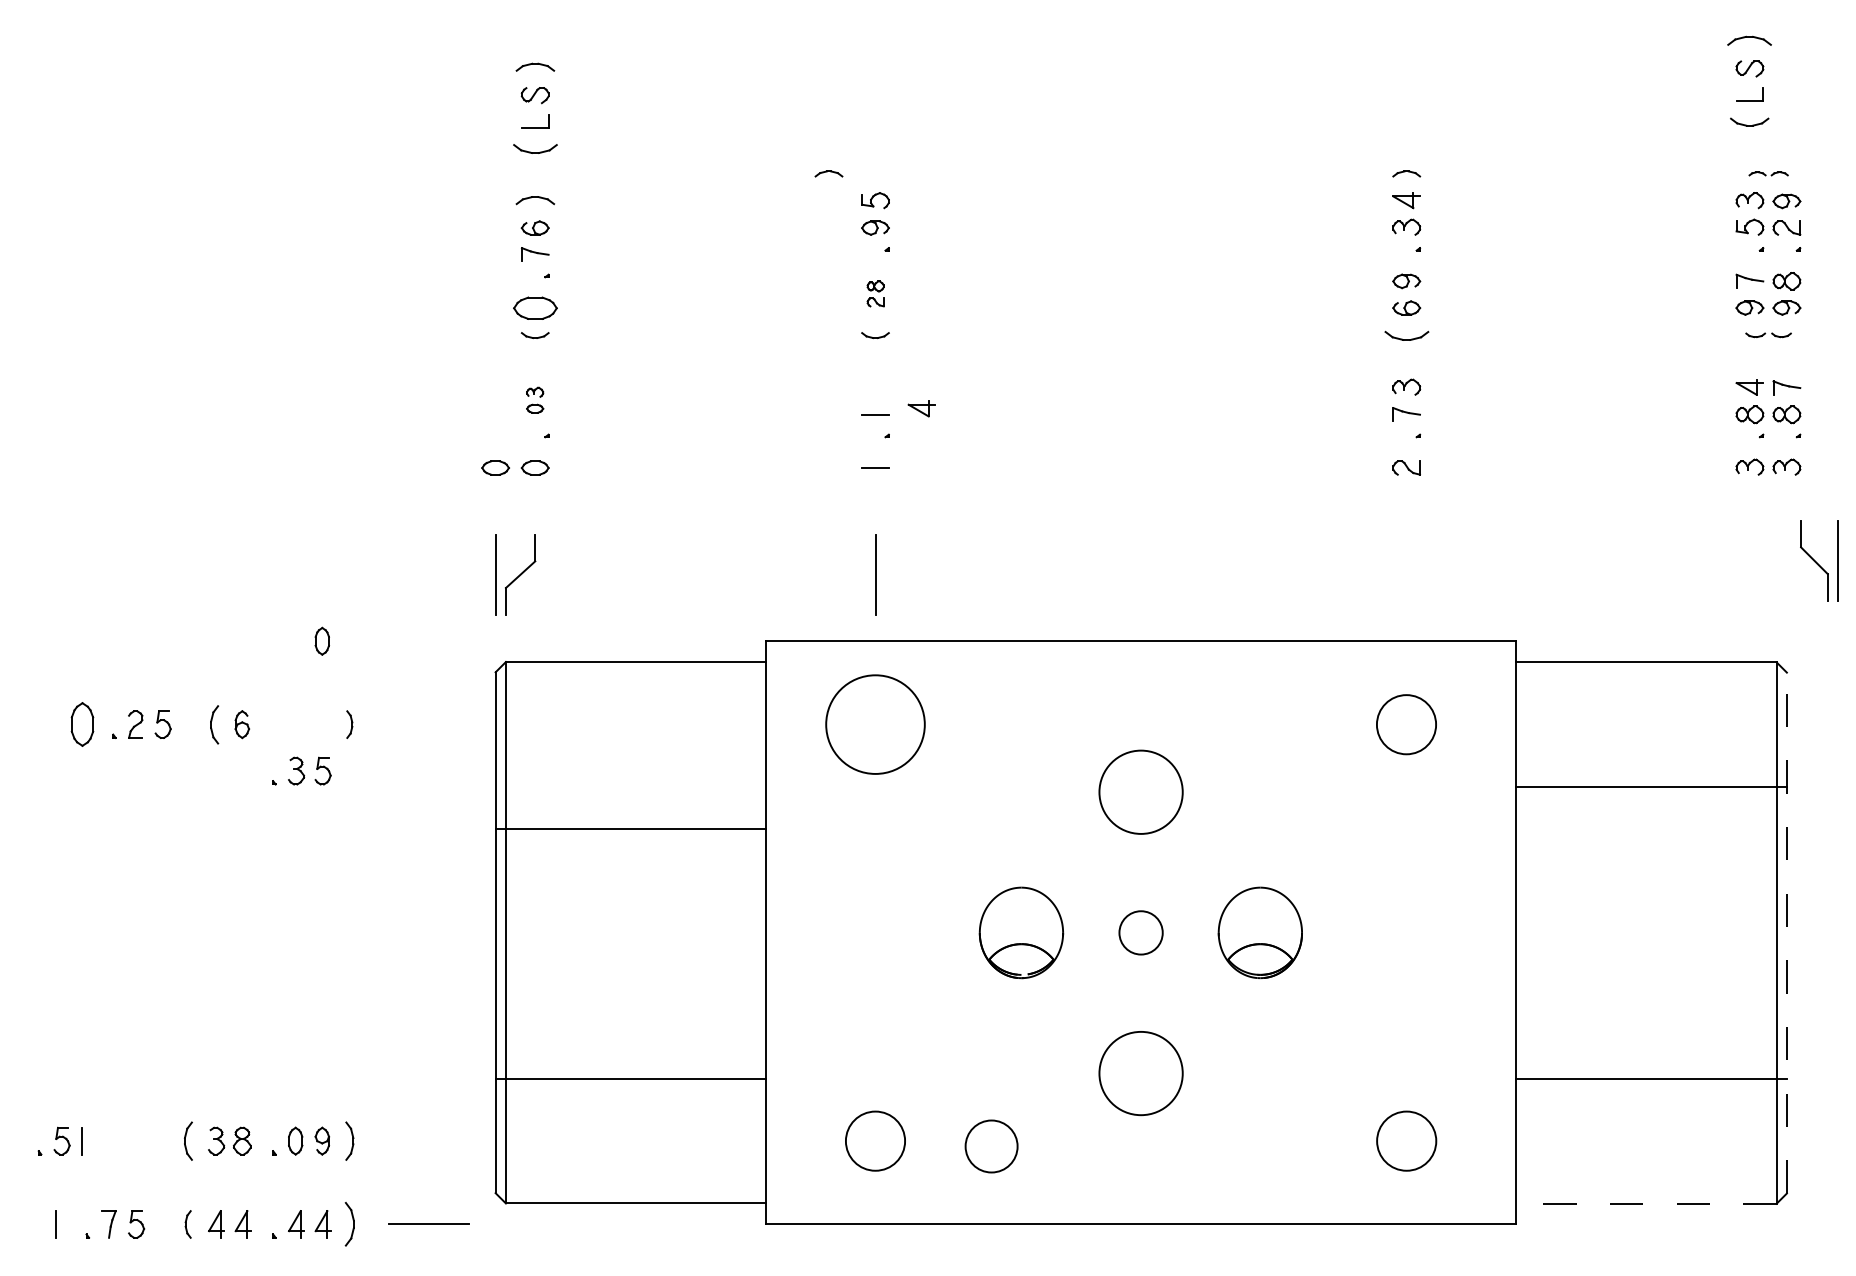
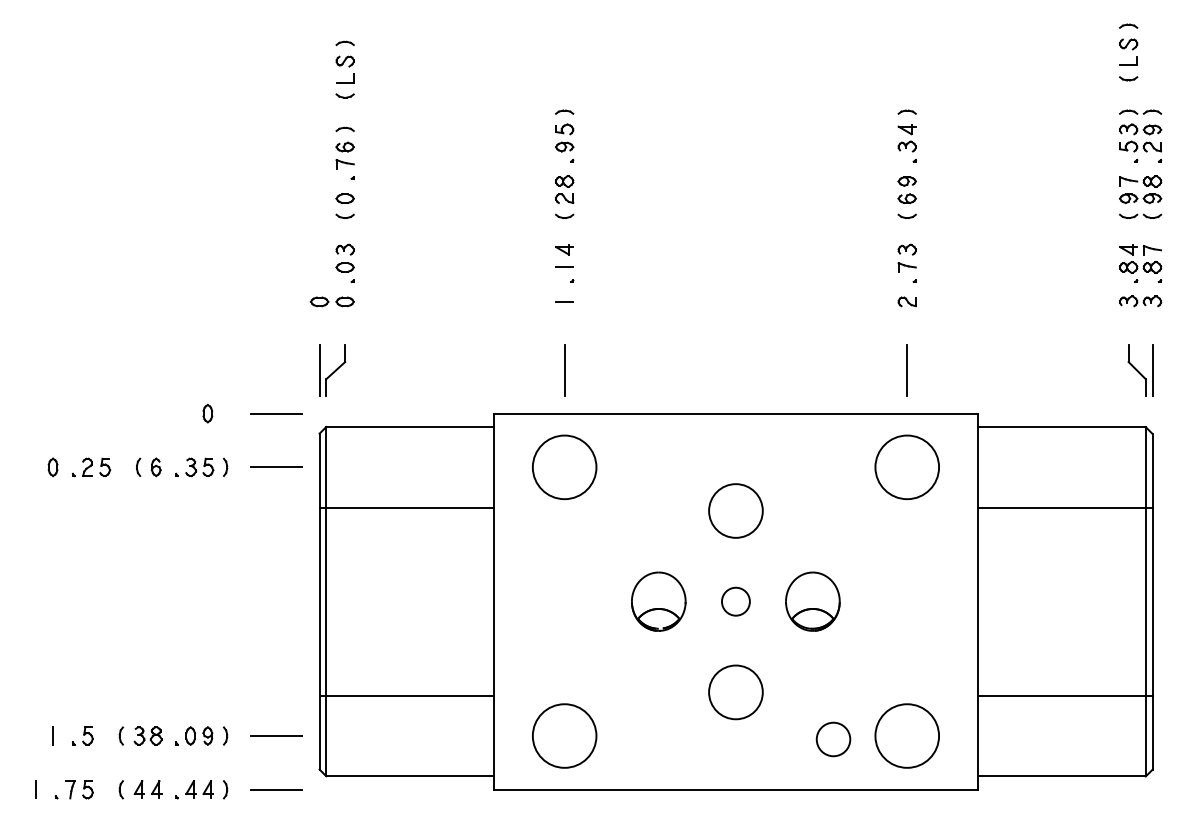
part: (1749, 39) -> (1128, 25), size x0.62
part: (534, 67) -> (344, 43), size x0.71
part: (1749, 121) -> (1128, 78), size x0.71
part: (534, 148) -> (344, 95), size x0.62
part: (828, 172) -> (564, 111), moved
part: (1768, 172) -> (1140, 111), size x1.67
part: (534, 200) -> (344, 129), size x0.71
part: (875, 293) -> (564, 189), size x1.67
part: (534, 307) -> (344, 198), size x0.62
part: (1405, 334) -> (906, 215), size x0.62
part: (1768, 334) -> (1140, 215), size x1.43
part: (534, 399) -> (344, 257), size x1.67
part: (921, 408) -> (564, 249), moved
part: (1819, 560) -> (1140, 370), moved
line: (1407, 574) -> (907, 370), added
line: (428, 641) -> (276, 413), added
part: (214, 723) -> (138, 466), size x0.71
part: (81, 724) -> (52, 467), size x0.62
line: (428, 724) -> (276, 467), added
circle: (1405, 724) -> (906, 467), size x1.67
part: (301, 769) -> (194, 466), moved
line: (630, 828) -> (406, 507), moved
line: (1786, 932) -> (1152, 601), dashed -> solid
part: (53, 1140) -> (82, 735), moved
part: (186, 1140) -> (120, 735), size x0.71
part: (349, 1140) -> (225, 735), size x0.71
circle: (875, 1140) -> (564, 735), size x1.67
circle: (1407, 1140) -> (907, 735), size x1.67
line: (428, 1141) -> (276, 736), added
circle: (991, 1146) -> (833, 739), moved
line: (1645, 1203) -> (1061, 776), dashed -> solid
part: (349, 1224) -> (225, 789), size x0.62

